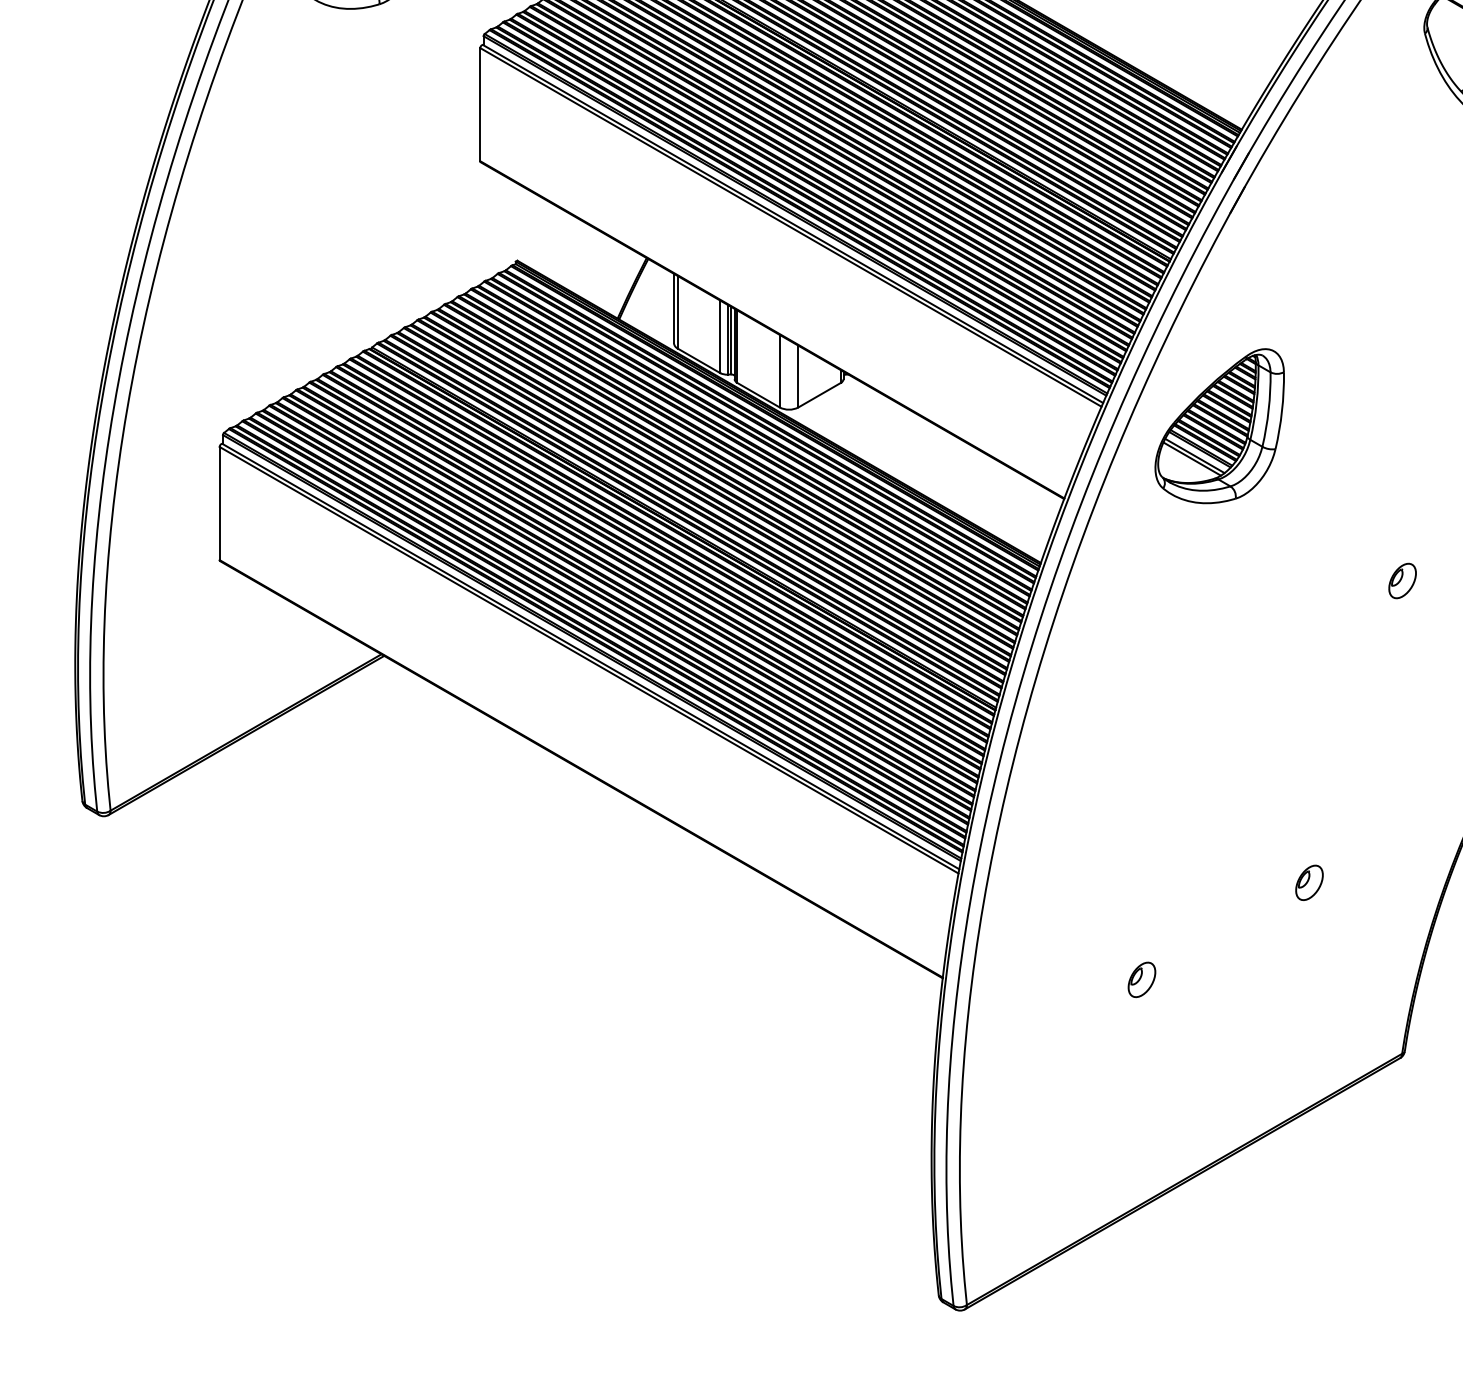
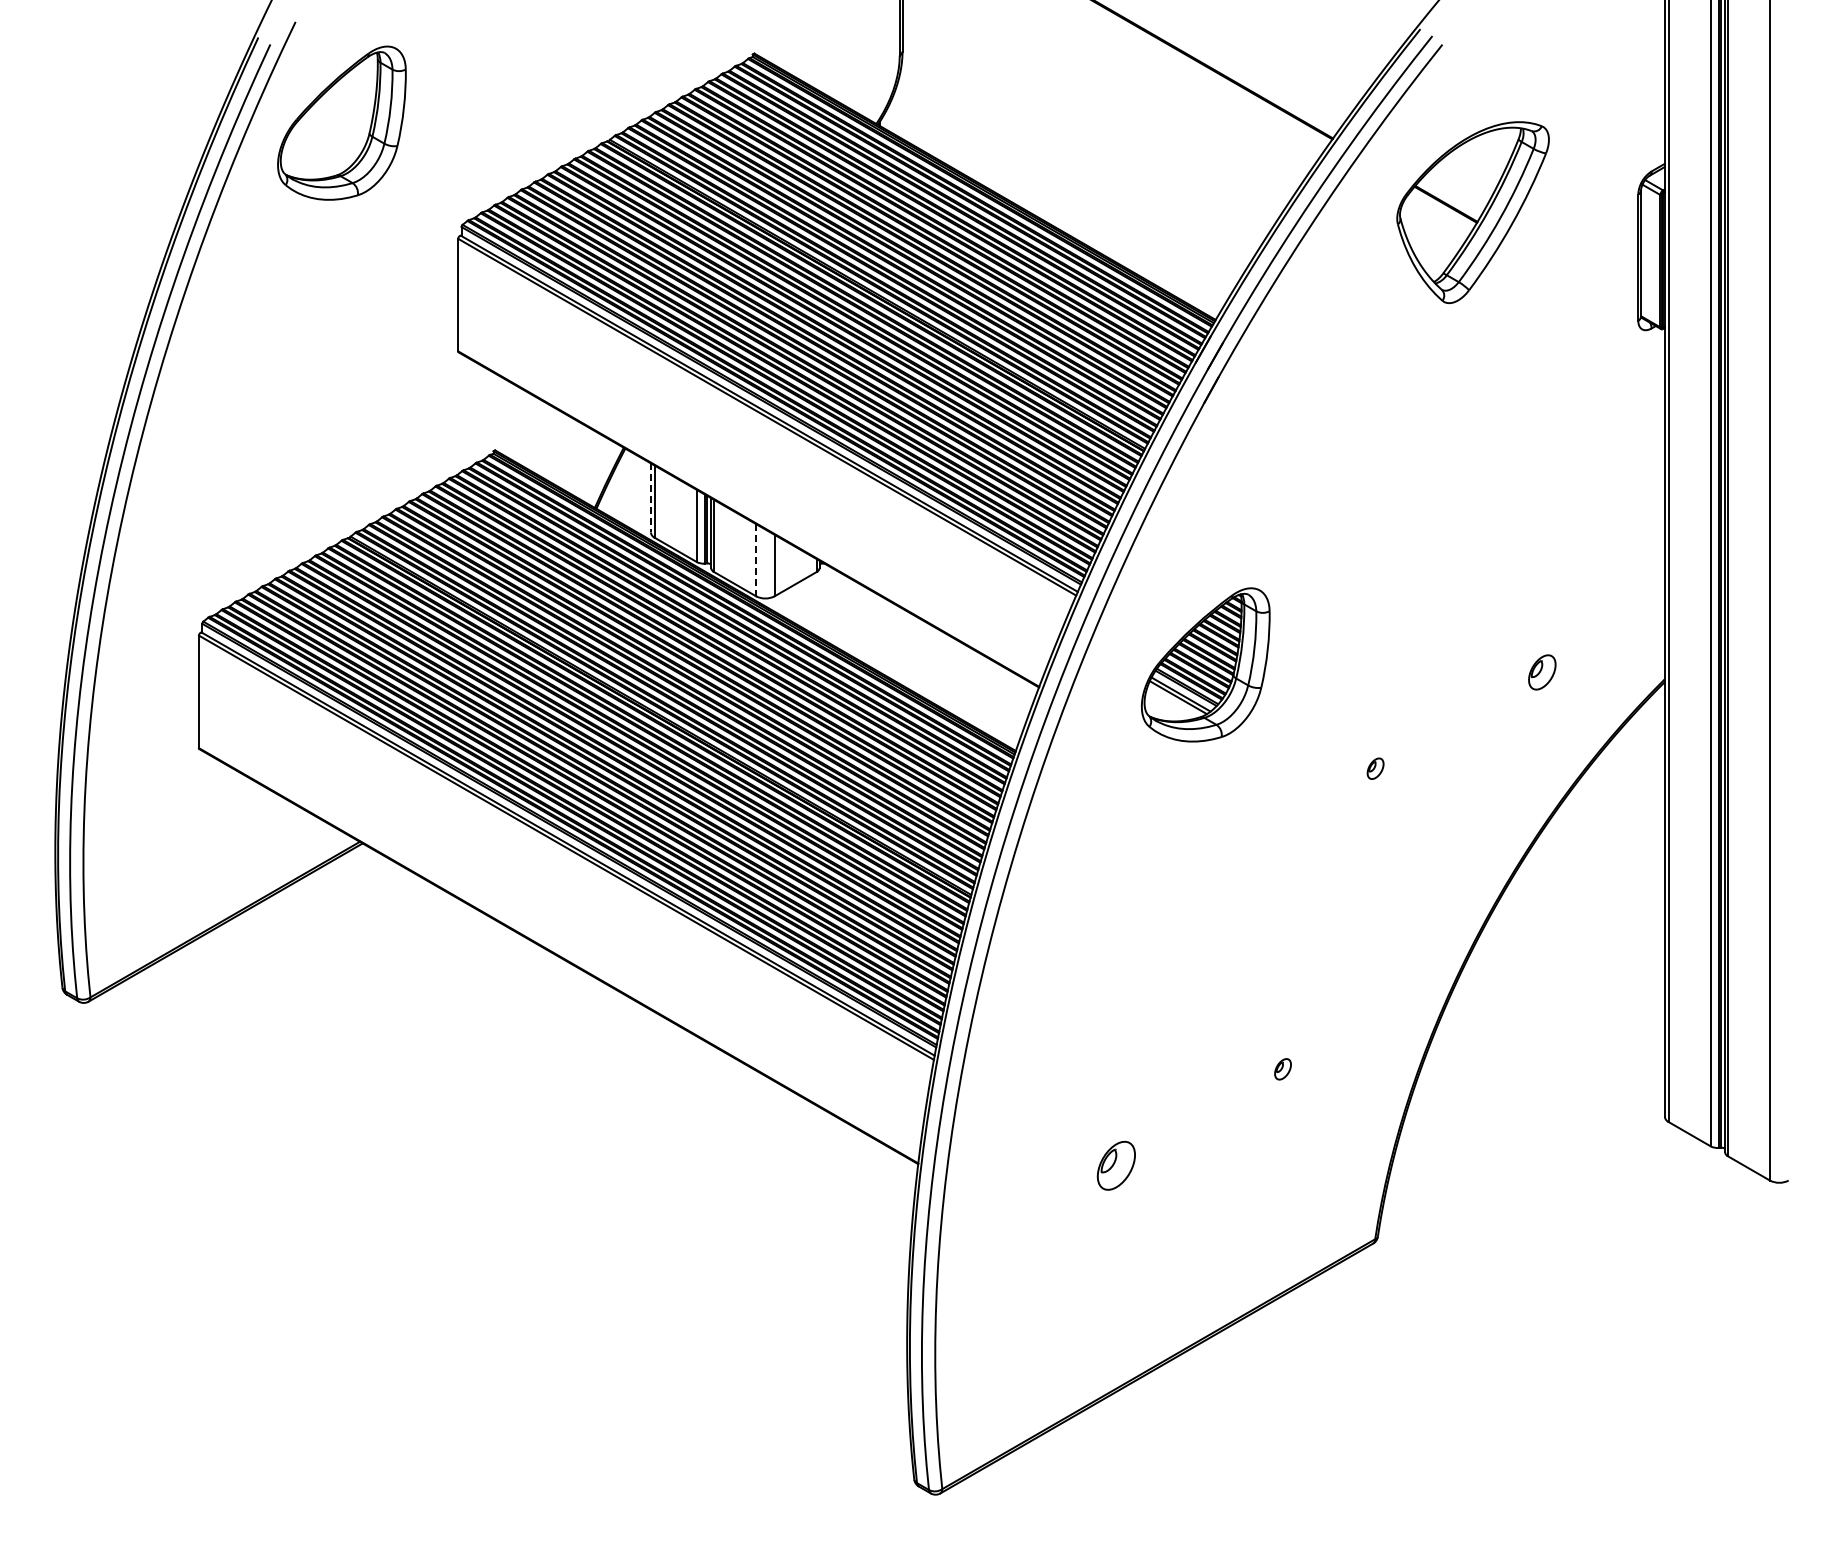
line: (673, 308) -> (650, 497), solid -> dashed
line: (780, 371) -> (756, 560), solid -> dashed
part: (1219, 425) -> (1205, 664), moved
part: (1402, 580) -> (1375, 768), size x0.6
part: (1308, 883) -> (1282, 1069), size x0.6
part: (1142, 979) -> (1116, 1165), size x1.4

